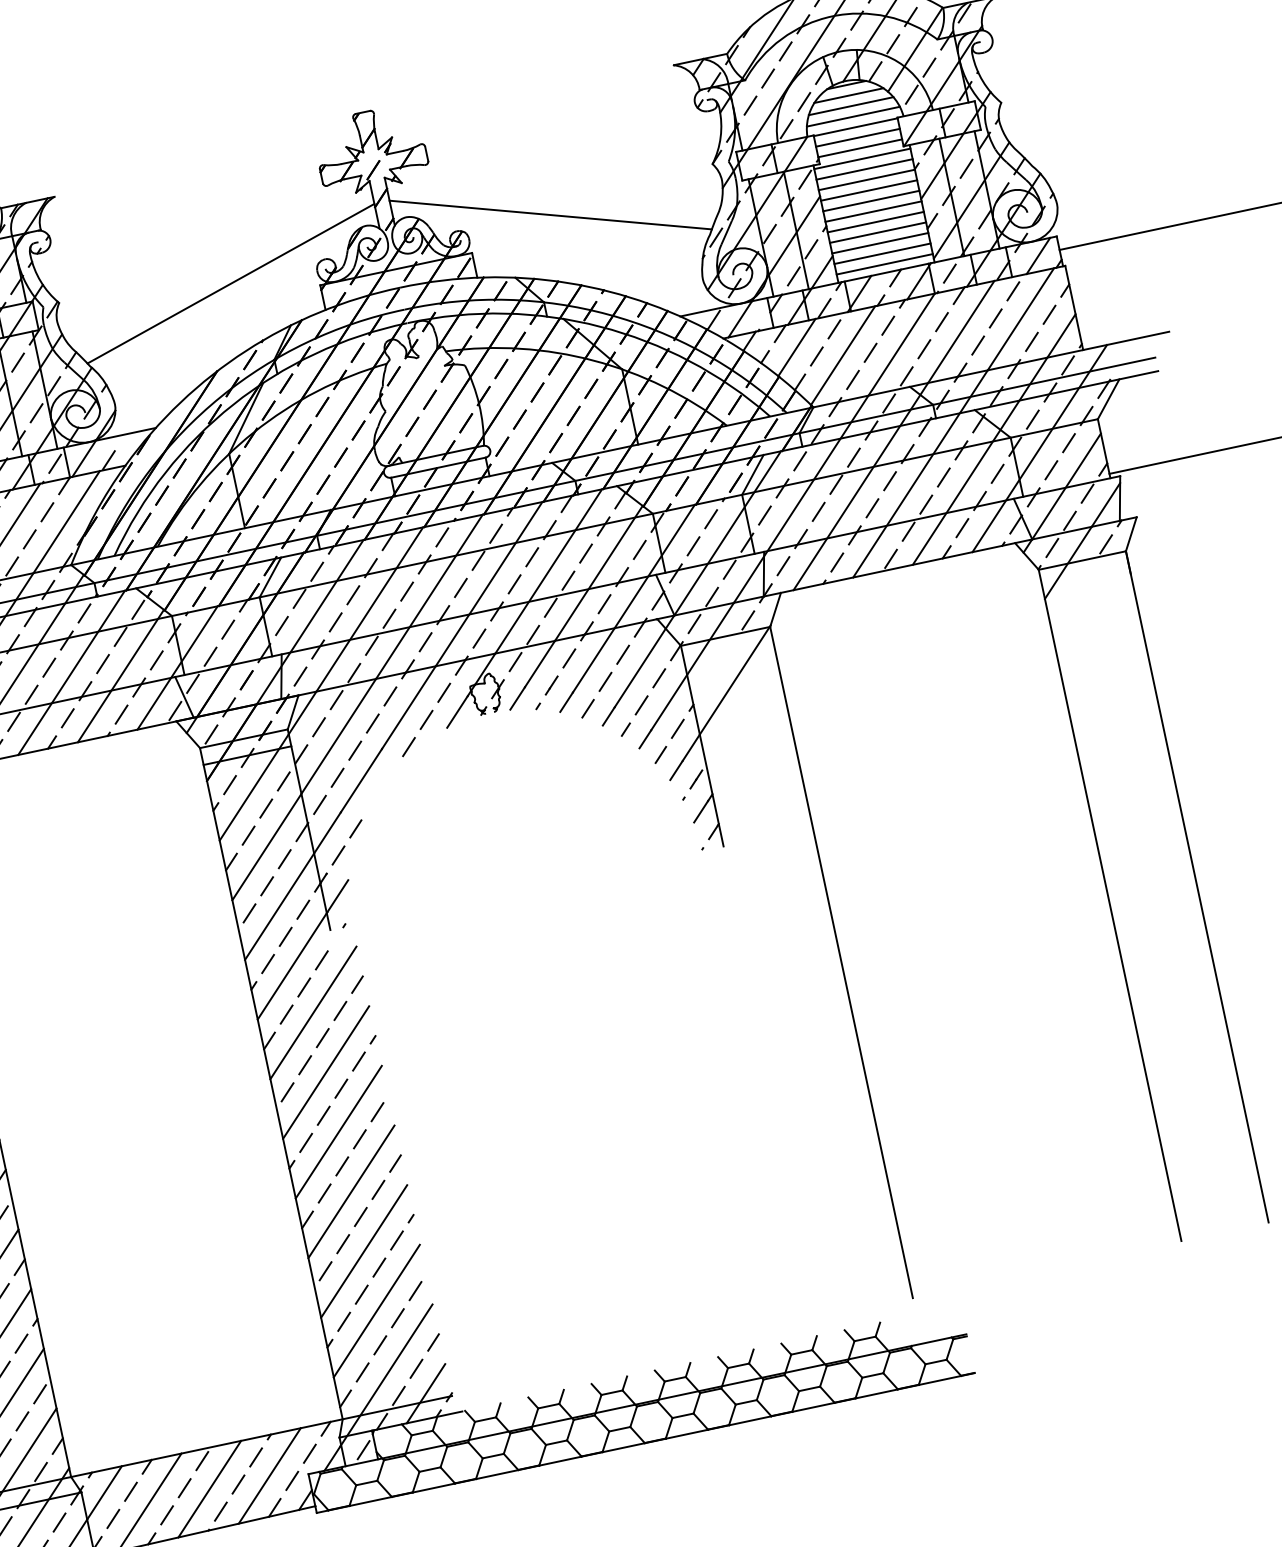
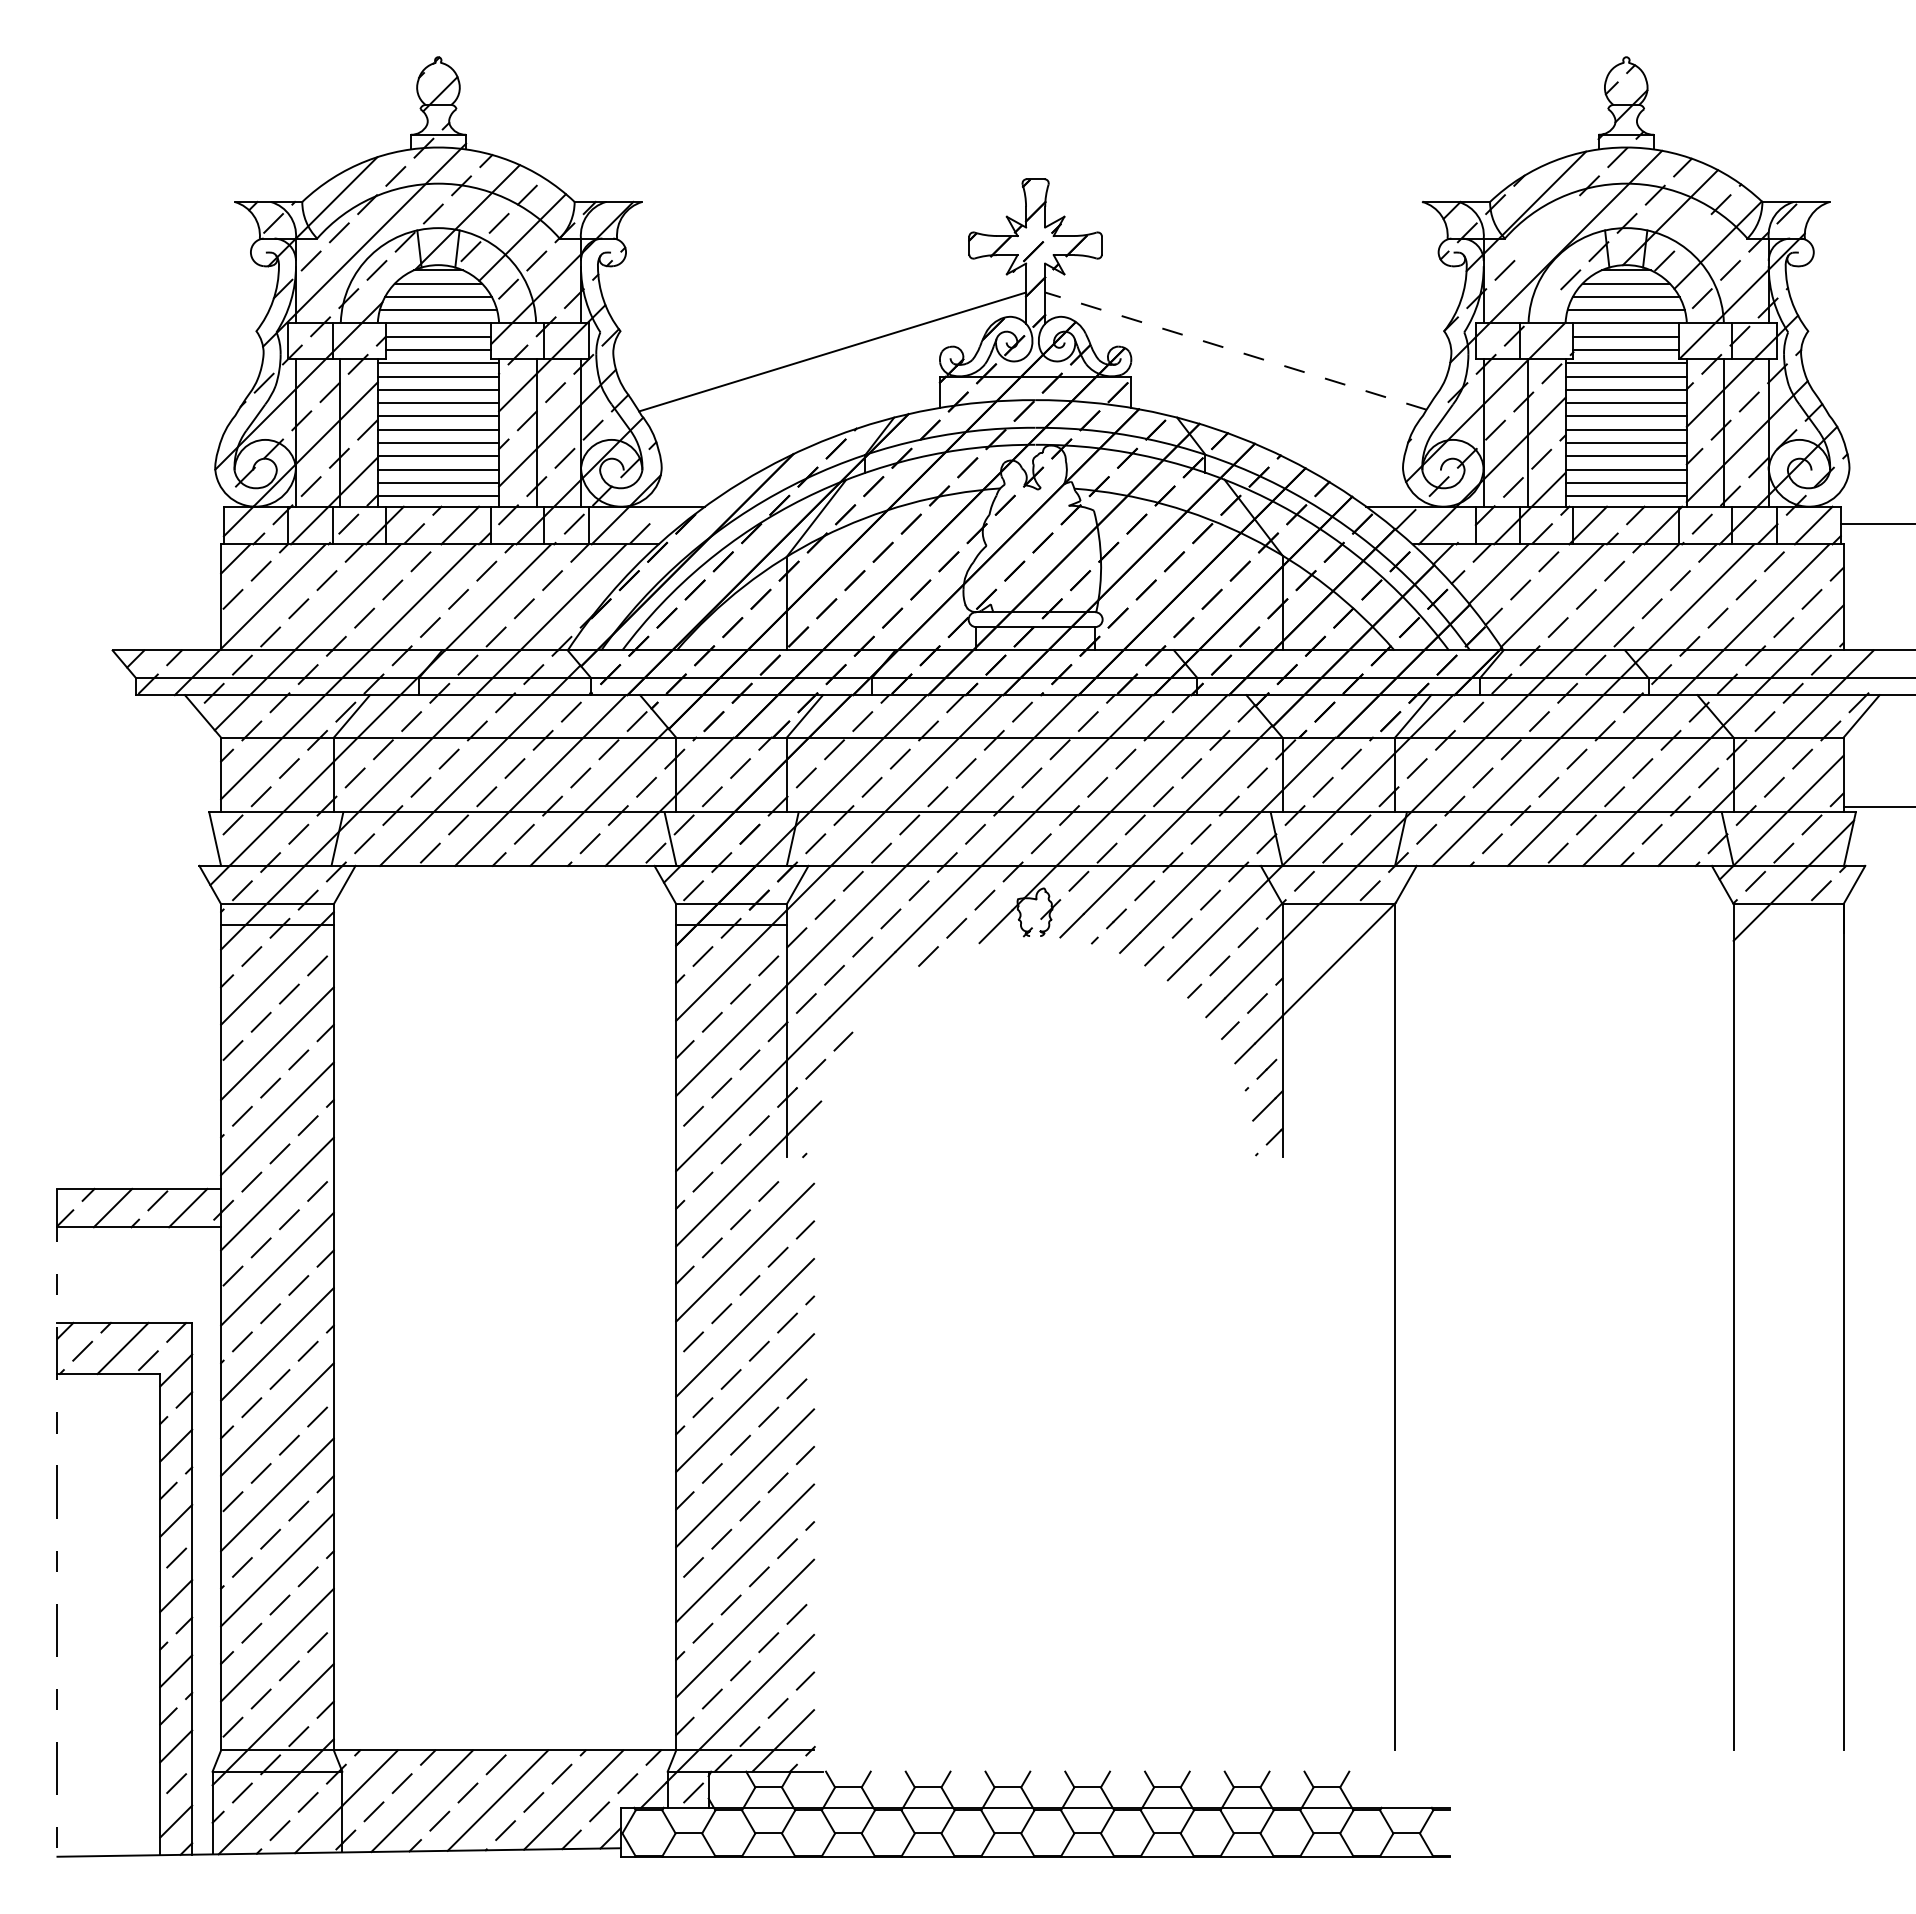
line: (892, 43) -> (1692, 232), removed
line: (784, 51) -> (1560, 213), removed
line: (767, 78) -> (1532, 241), removed
line: (786, 128) -> (1542, 307), removed
line: (550, 215) -> (1235, 351), solid -> dashed
line: (715, 237) -> (1429, 420), removed

